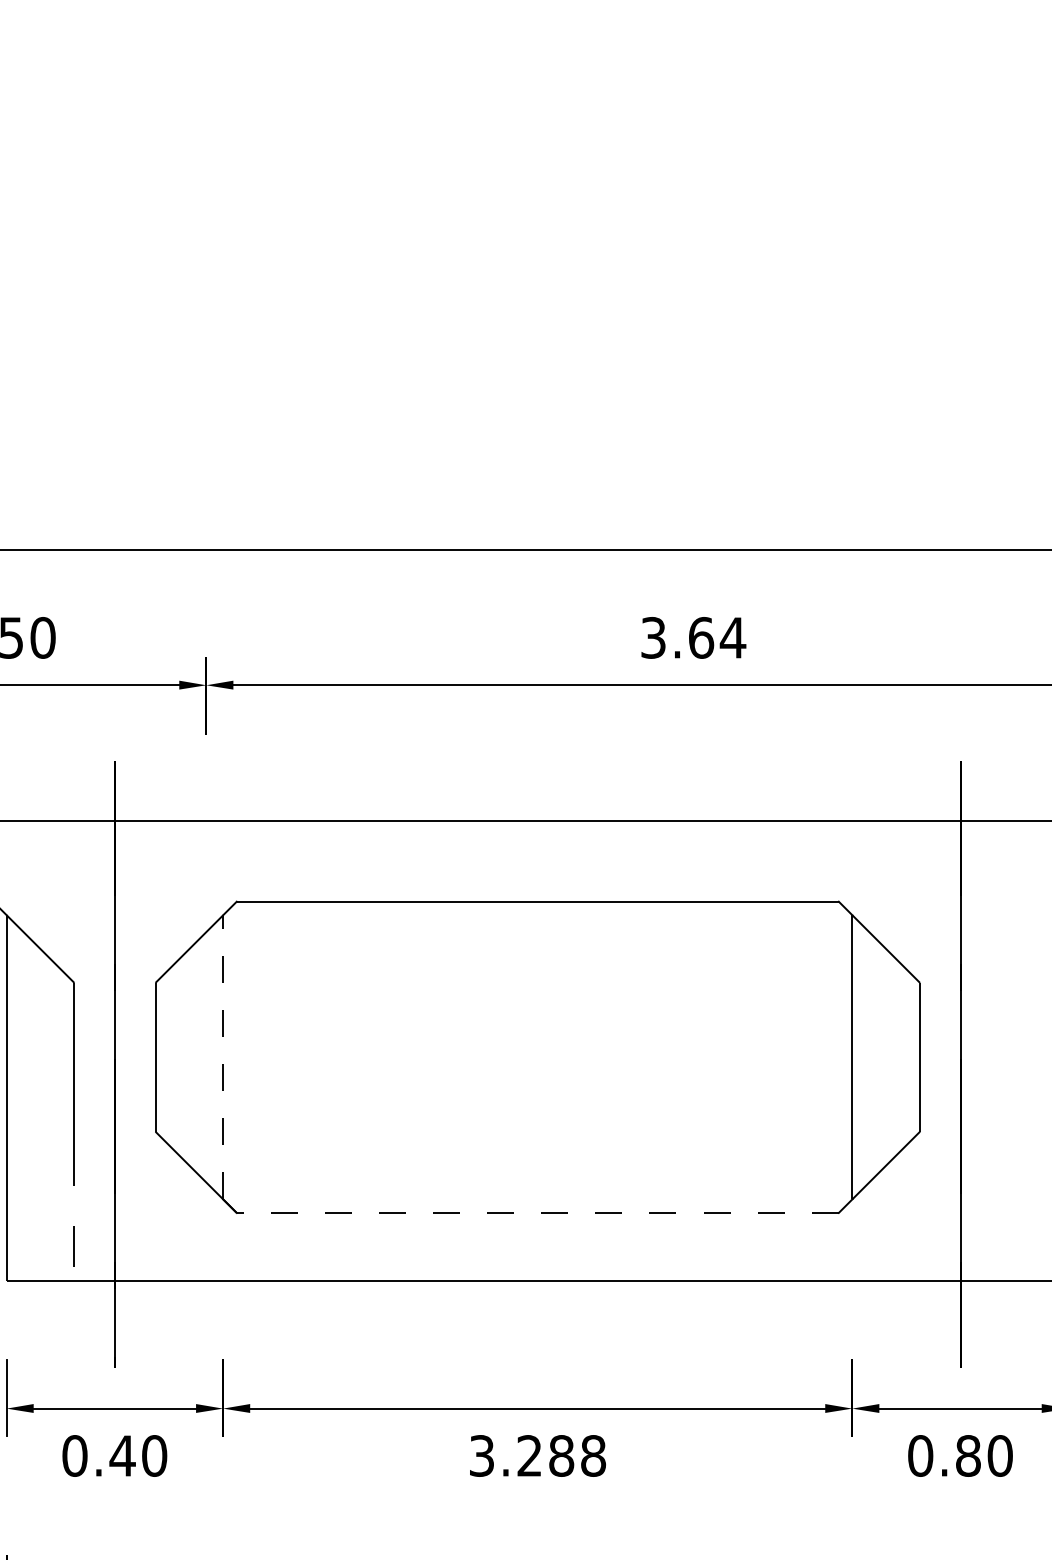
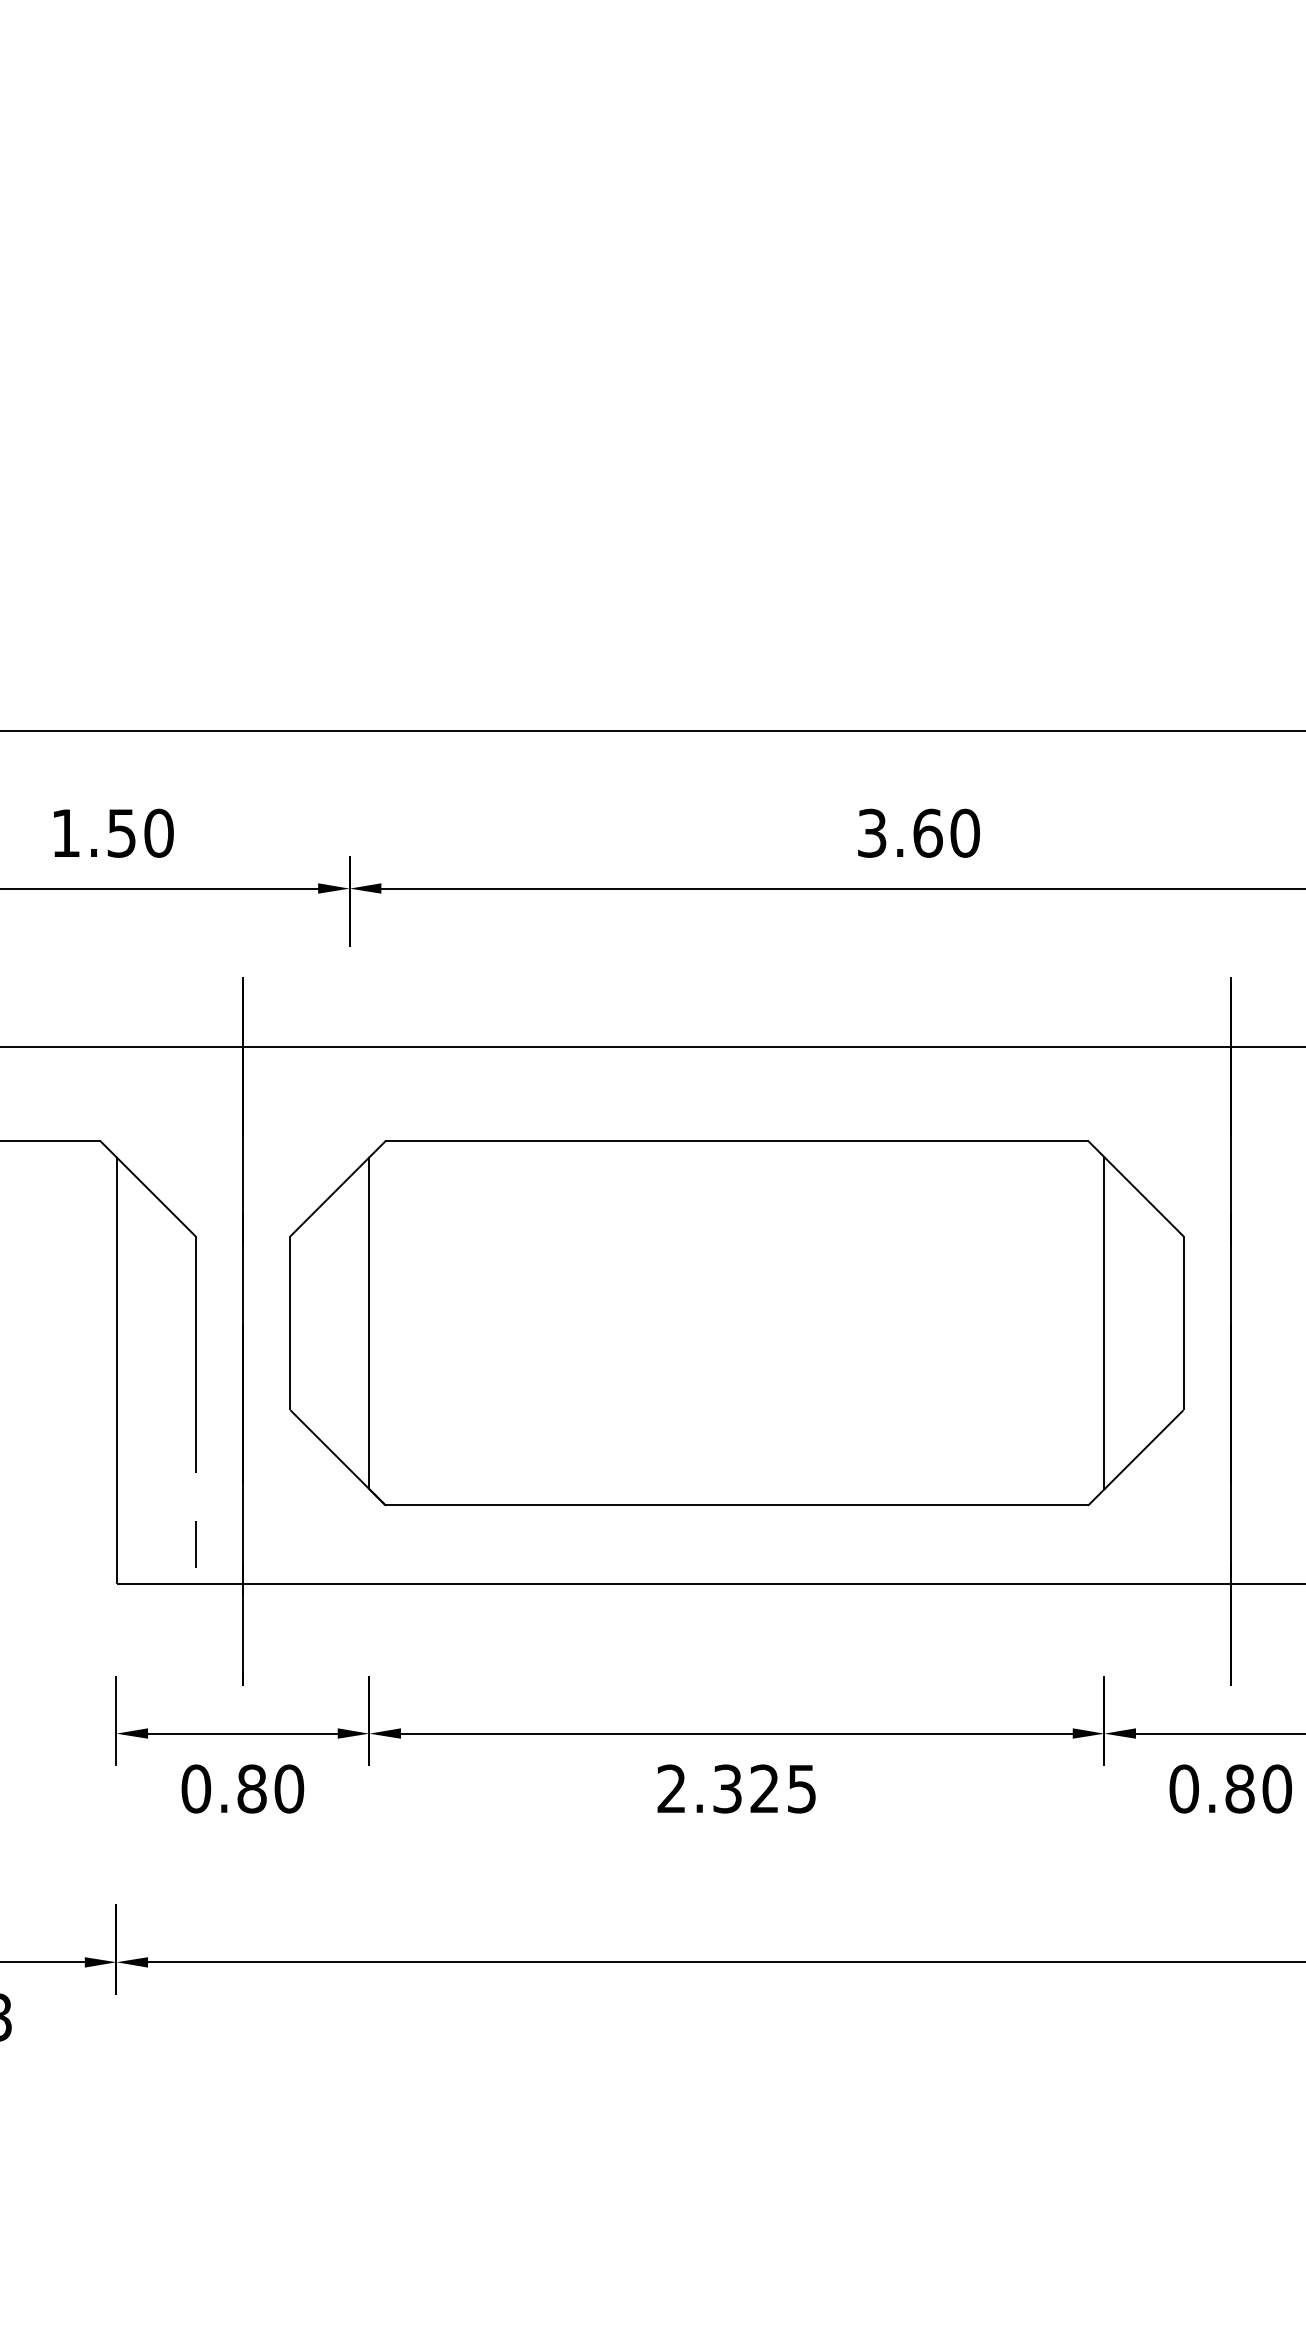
text: (732, 637) -> (964, 832), 3.64 -> 3.60
line: (223, 1057) -> (369, 1323), dashed -> solid
line: (537, 1213) -> (736, 1505), dashed -> solid
text: (122, 1455) -> (251, 1788), 0.40 -> 0.80
text: (537, 1455) -> (736, 1788), 3.288 -> 2.325

